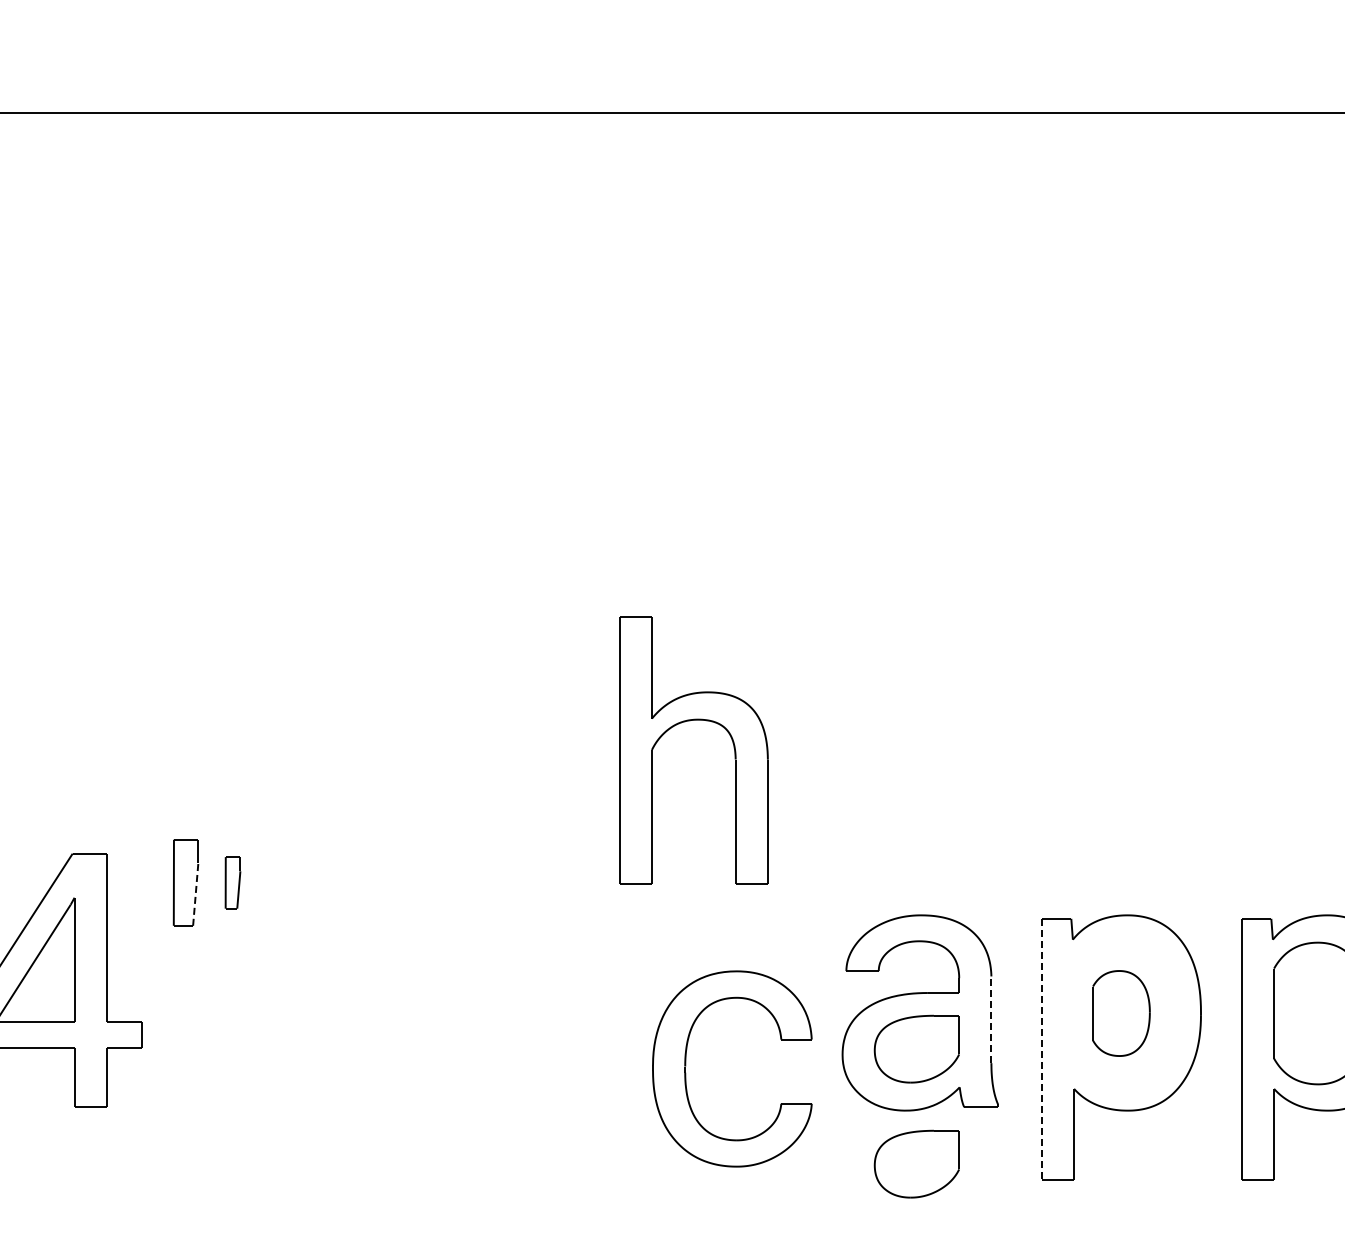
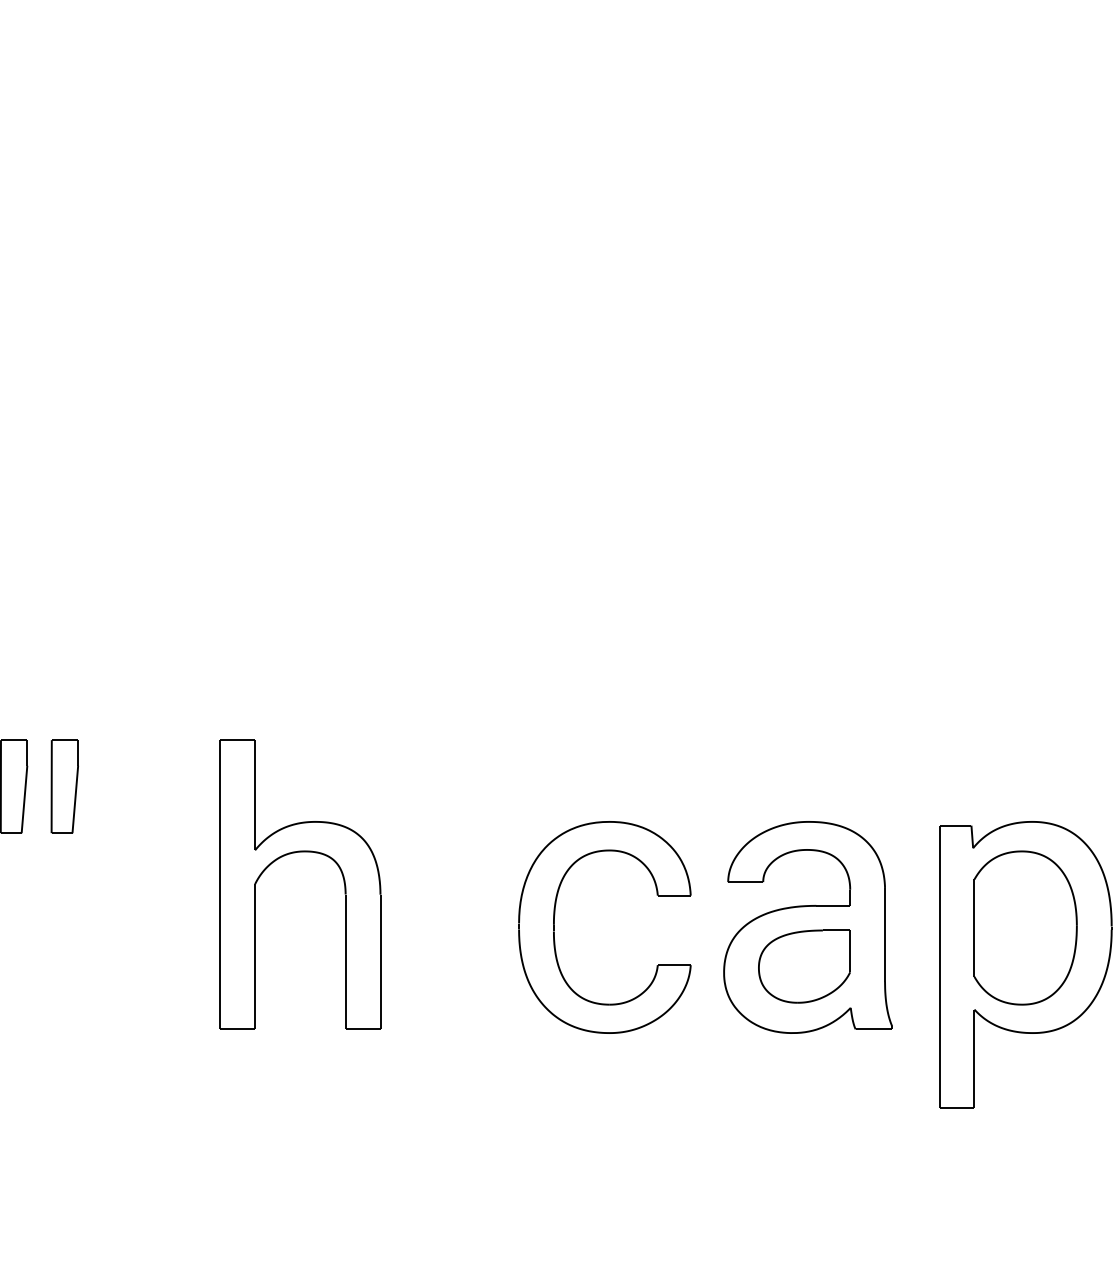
part: (685, 722) -> (291, 854), moved
part: (232, 882) -> (64, 786), size x1.67
line: (195, 894) -> (24, 799), dashed -> solid
part: (1121, 1013) -> (1025, 928), size x1.67
line: (991, 1019) -> (885, 934), dashed -> solid
line: (1041, 1049) -> (939, 966), dashed -> solid
part: (686, 1065) -> (555, 923), moved
part: (916, 1163) -> (804, 1090), removed

